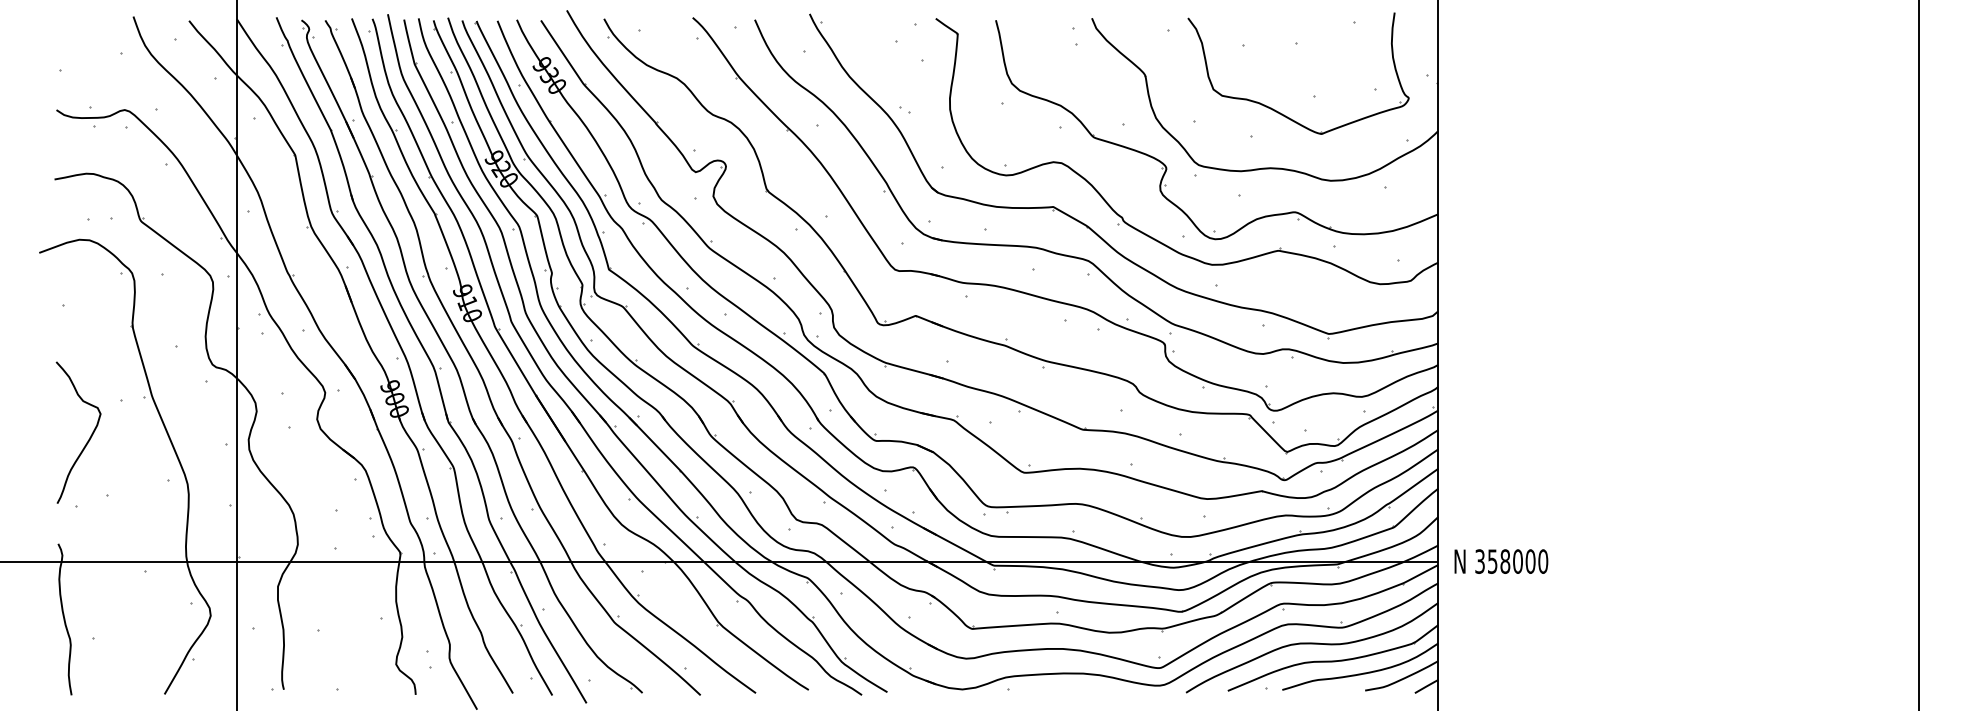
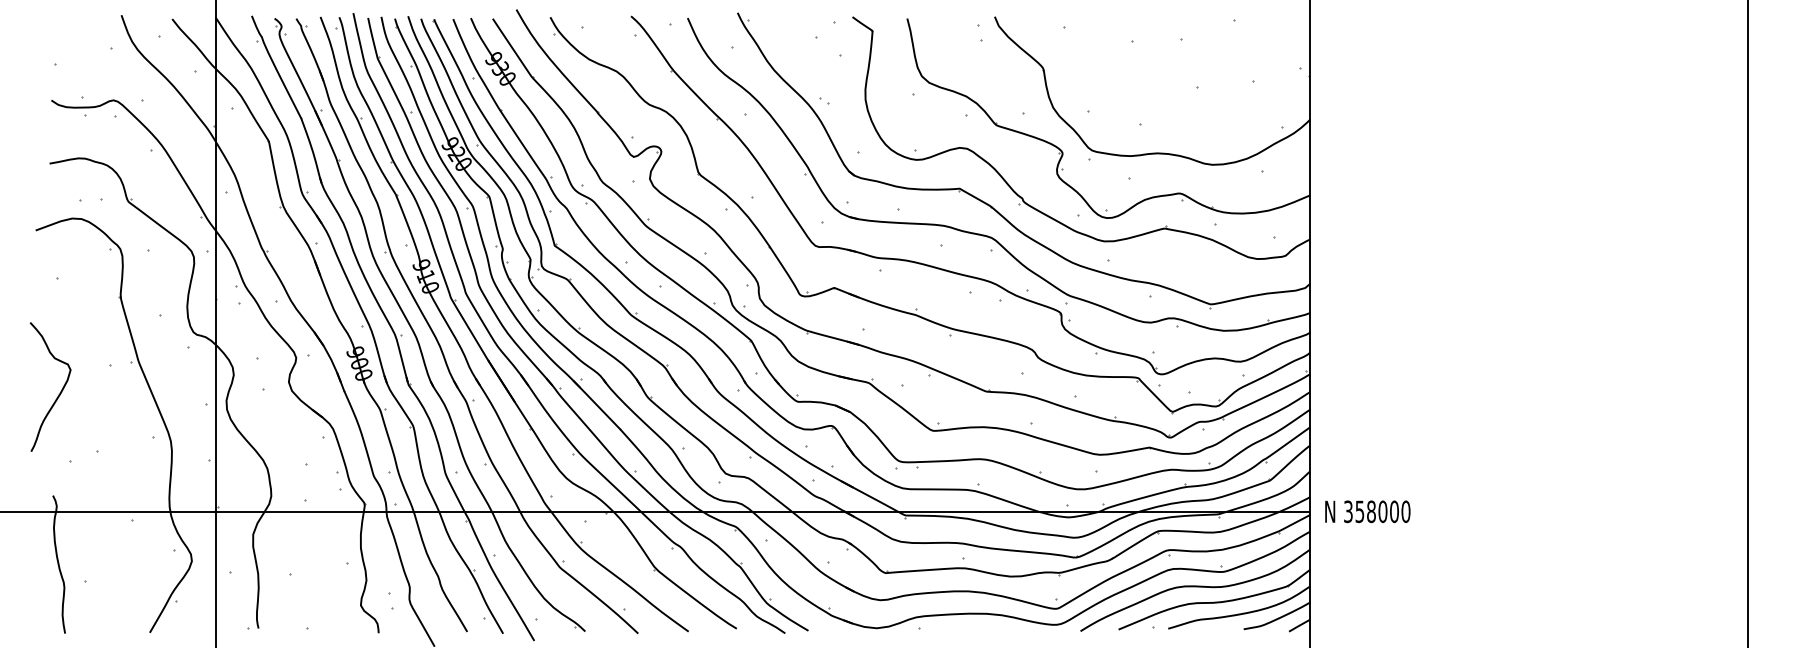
part: (1275, 109) -> (1162, 99), removed
curve: (89, 437) -> (60, 391), moved

